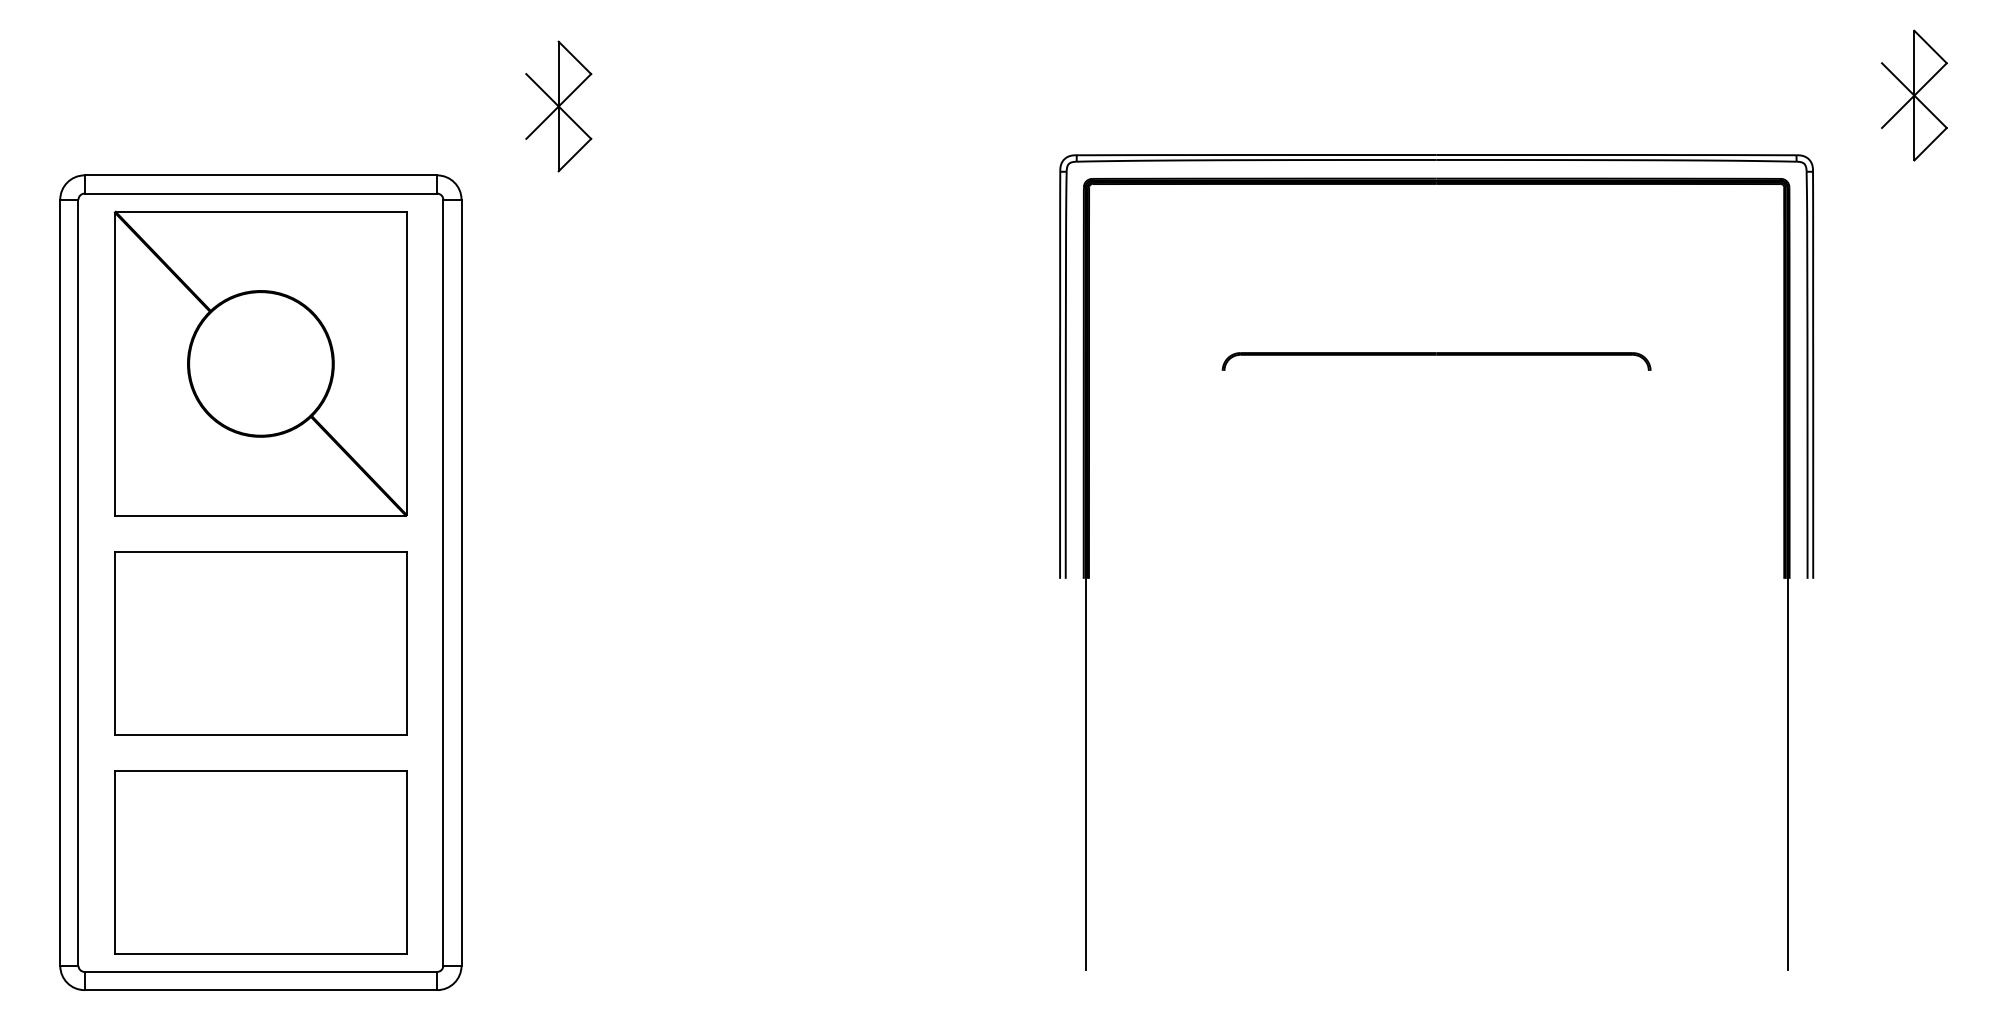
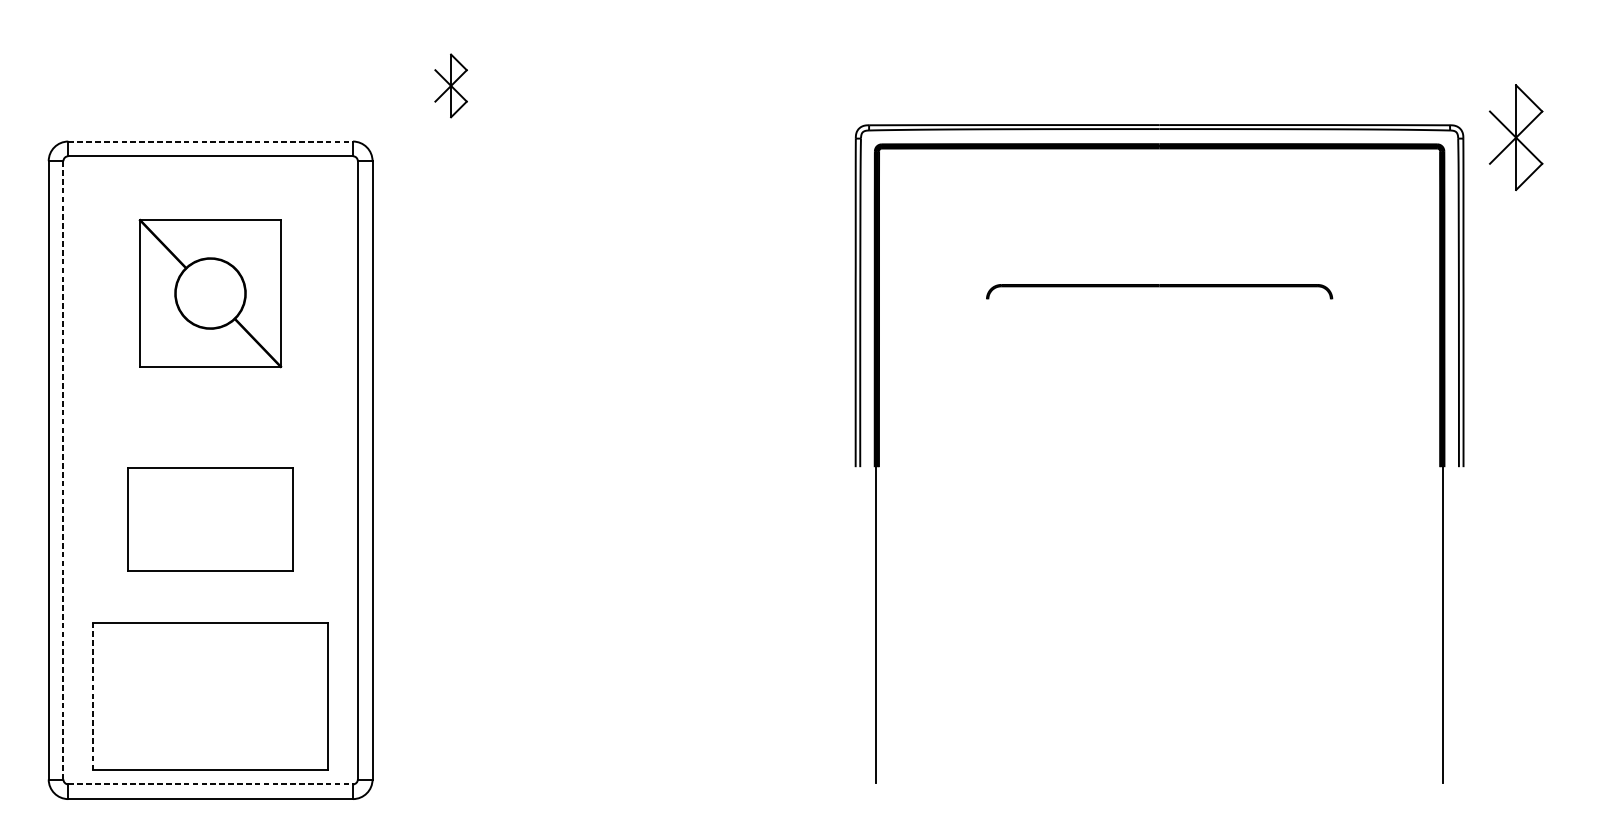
part: (1914, 95) -> (1516, 137), moved
part: (558, 106) -> (450, 85), size x0.6
line: (261, 175) -> (211, 141), solid -> dashed
part: (260, 363) -> (210, 293), size x0.6
line: (78, 583) -> (63, 470), solid -> dashed
part: (260, 643) -> (210, 519), size x0.7
line: (114, 863) -> (92, 696), solid -> dashed
line: (261, 971) -> (211, 784), solid -> dashed

